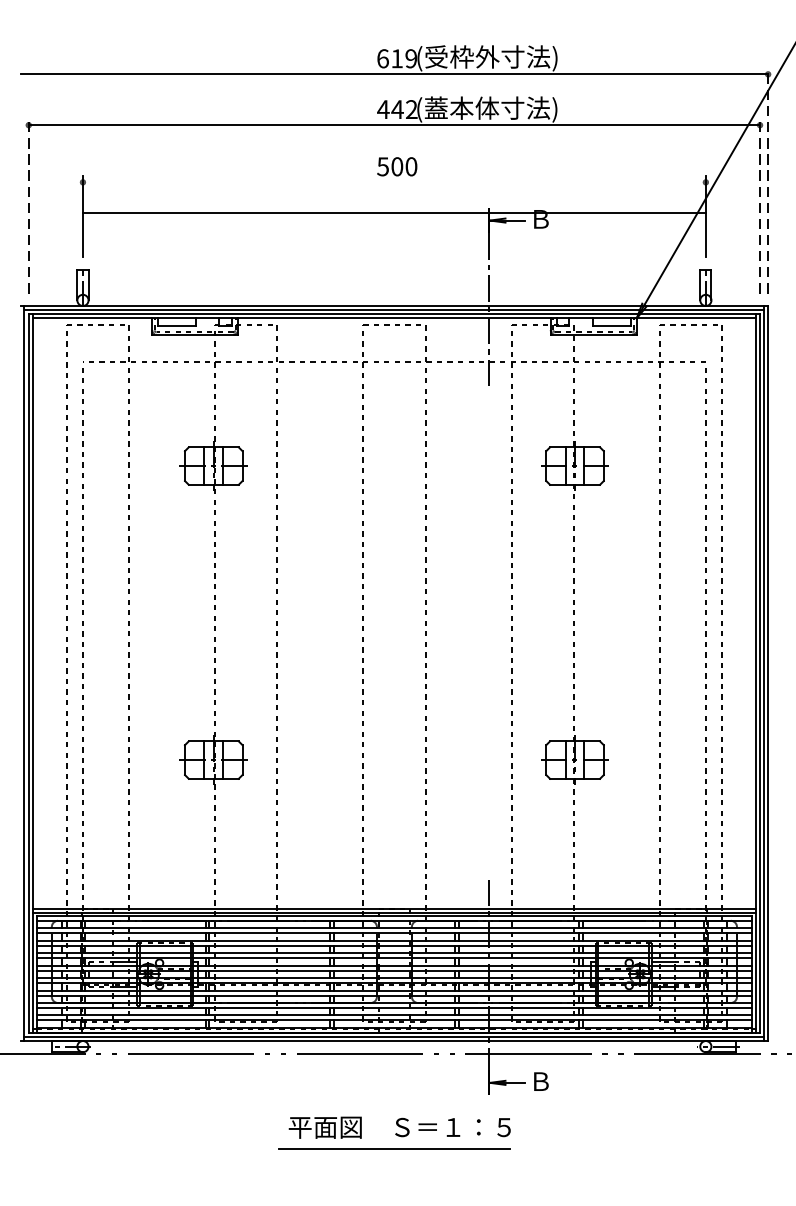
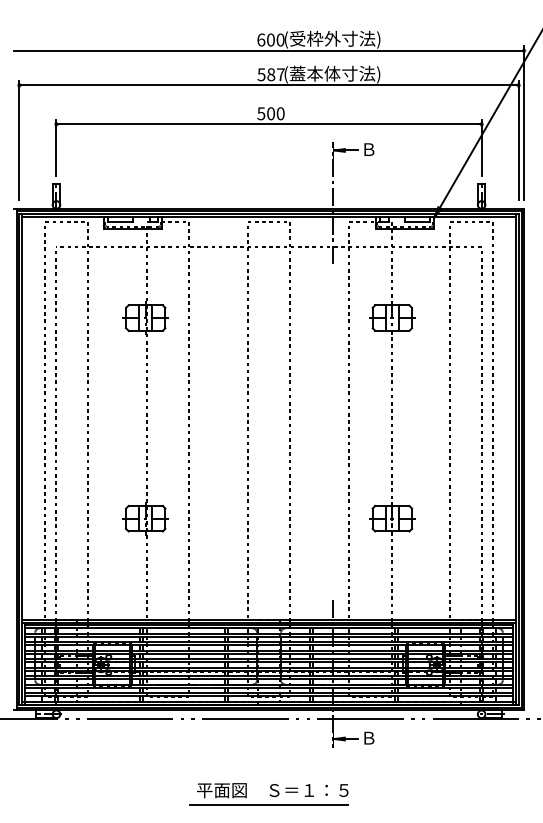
text: (403, 57) -> (275, 39), 619 -> 600
text: (396, 109) -> (270, 74), 442 -> 587
line: (768, 181) -> (524, 123), dashed -> solid
line: (28, 205) -> (19, 140), dashed -> solid
line: (759, 205) -> (518, 140), dashed -> solid
line: (393, 213) -> (268, 124), moved
part: (393, 1133) -> (268, 794), moved

